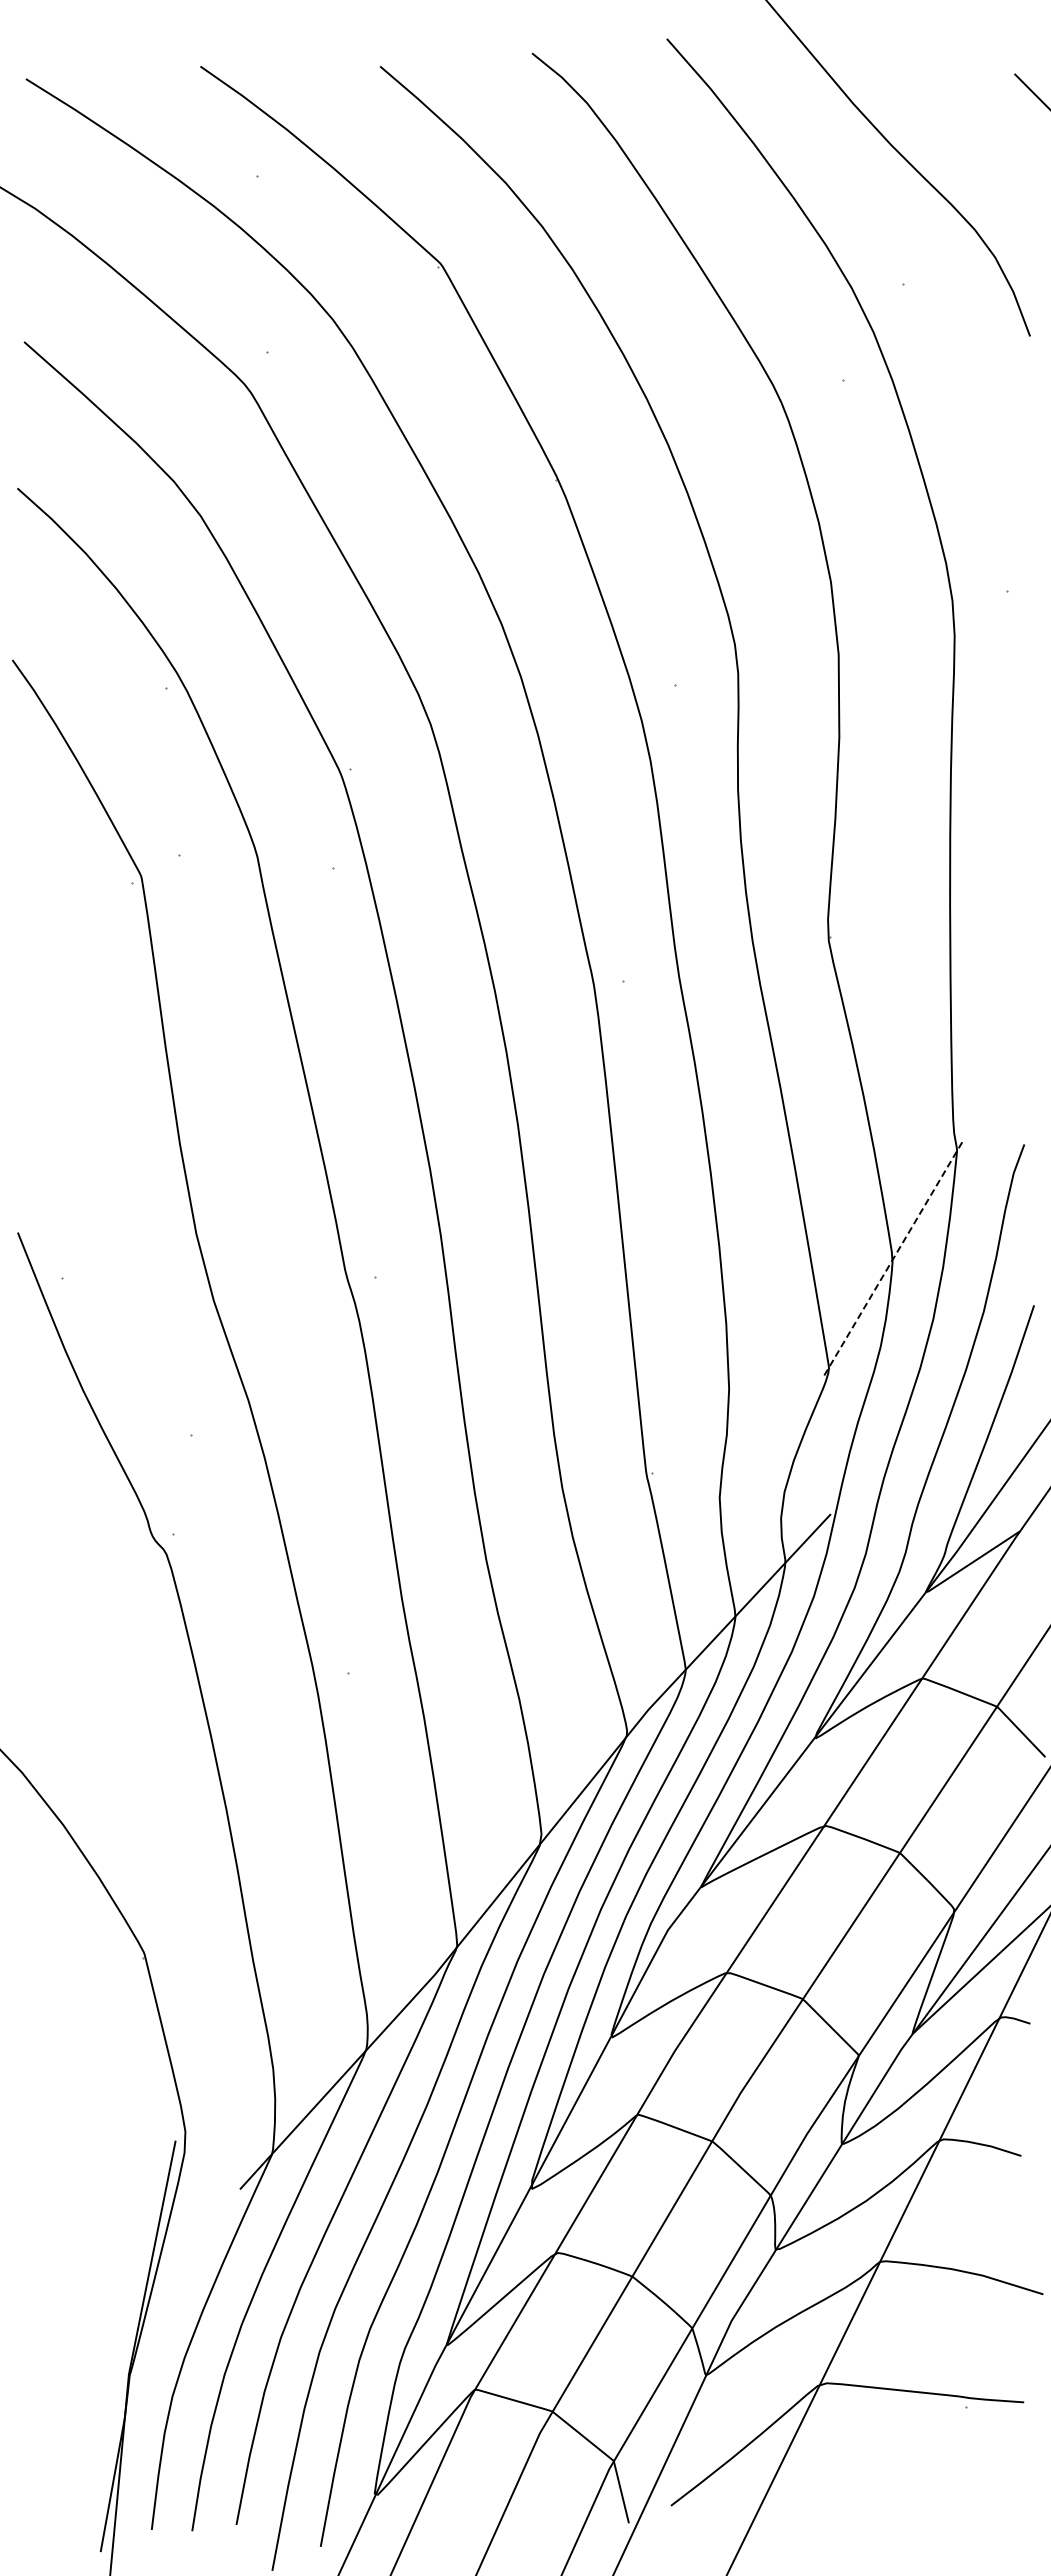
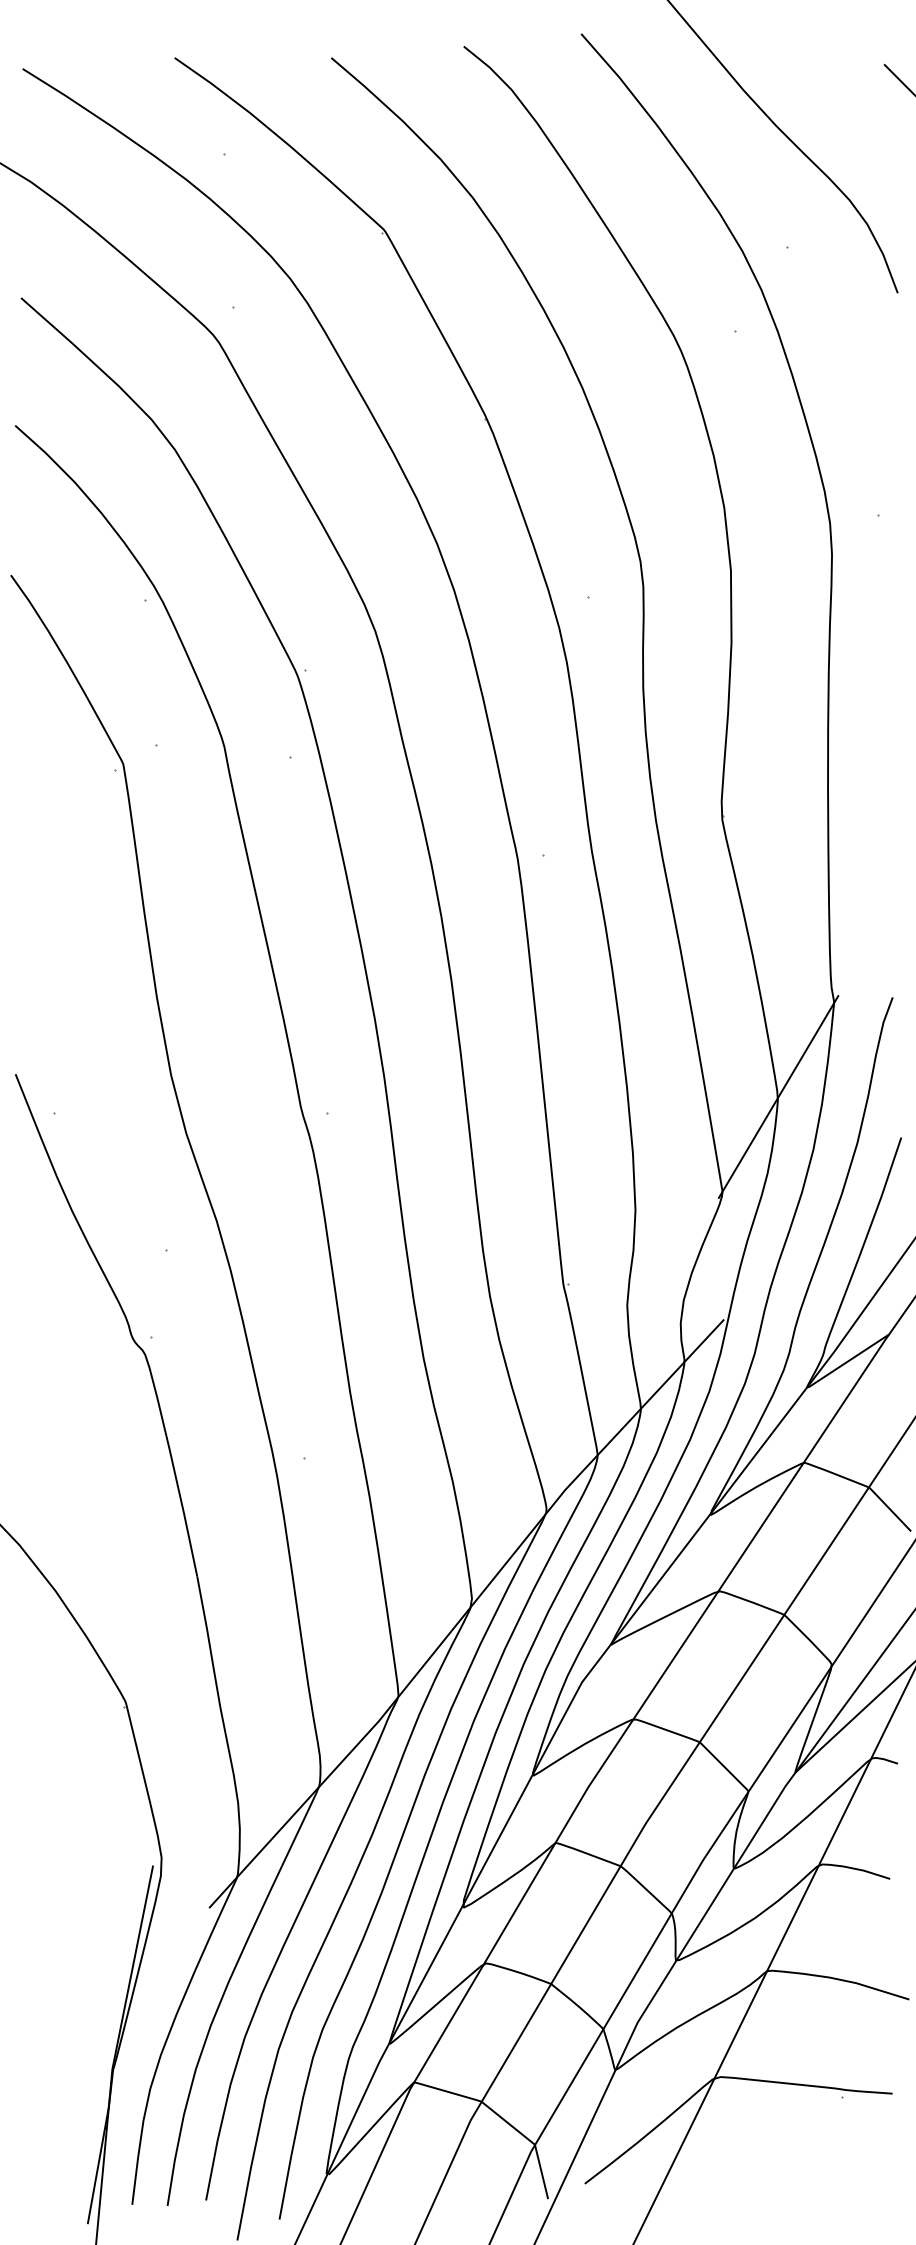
line: (893, 1258) -> (778, 1096), dashed -> solid

